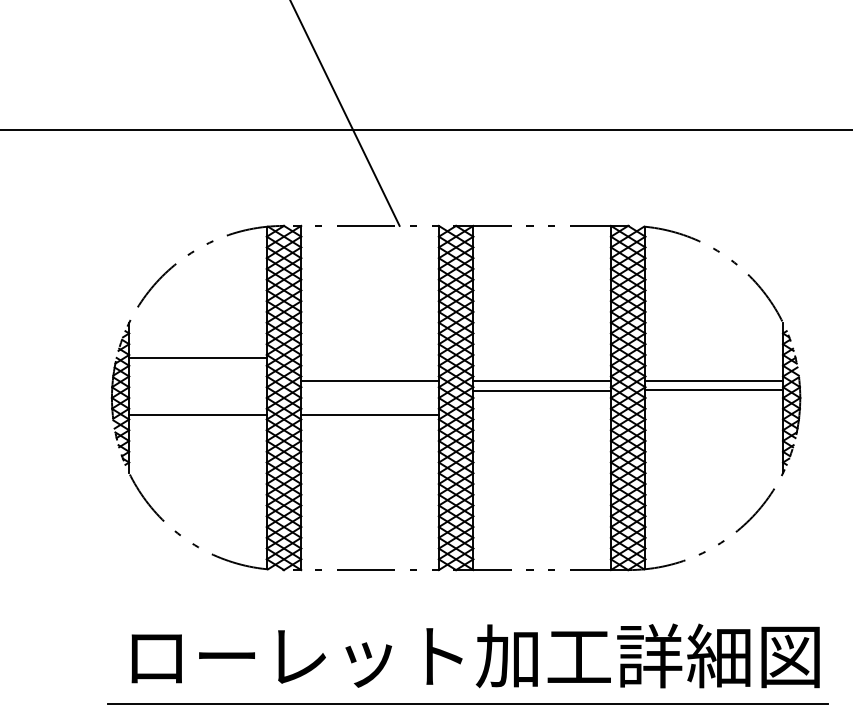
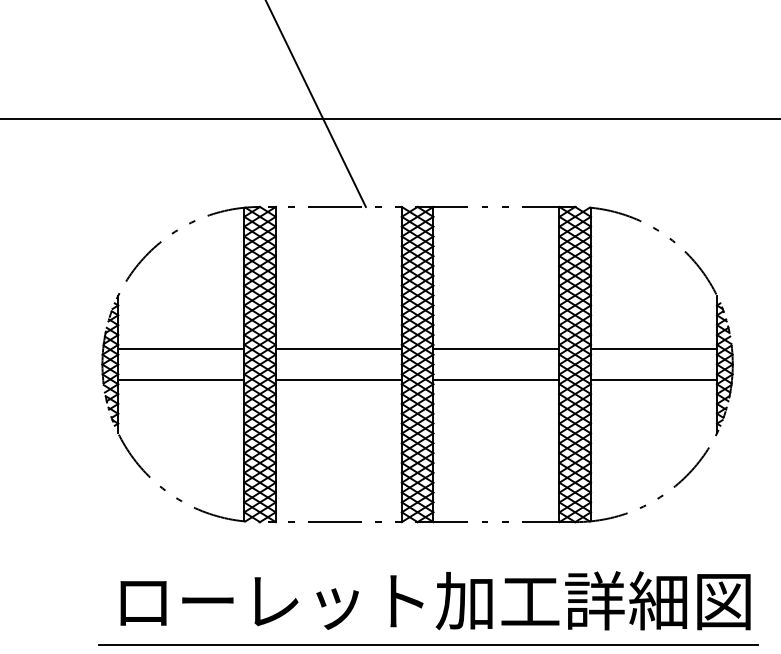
line: (198, 357) -> (181, 348), moved
line: (713, 390) -> (653, 380), moved
line: (542, 391) -> (496, 380), moved

